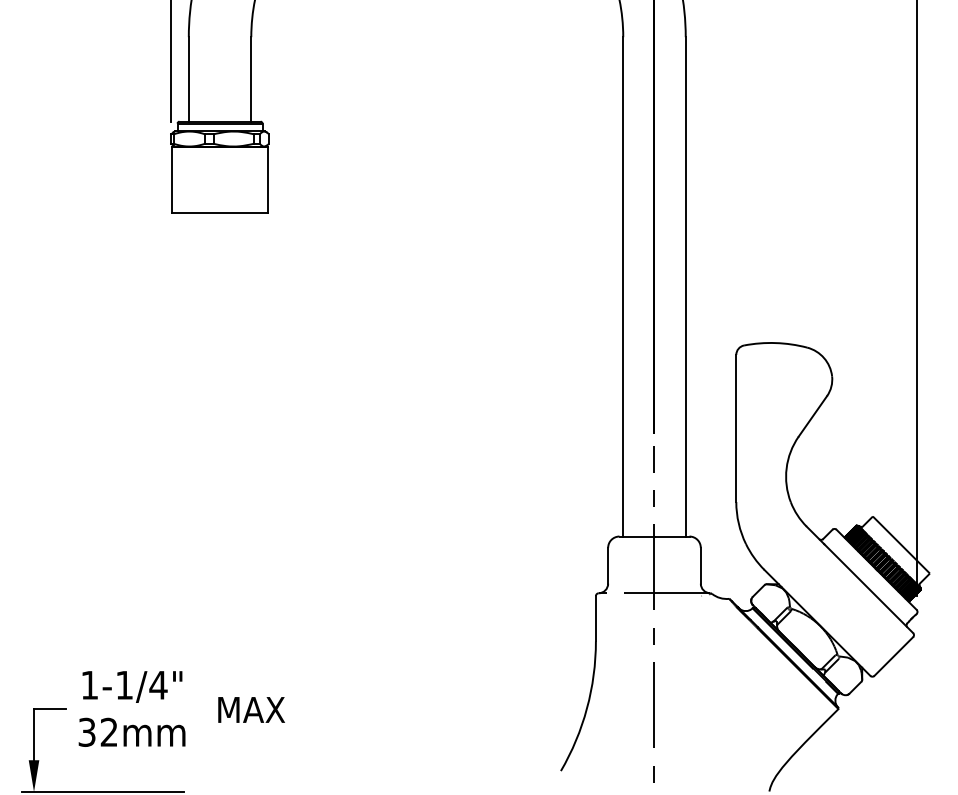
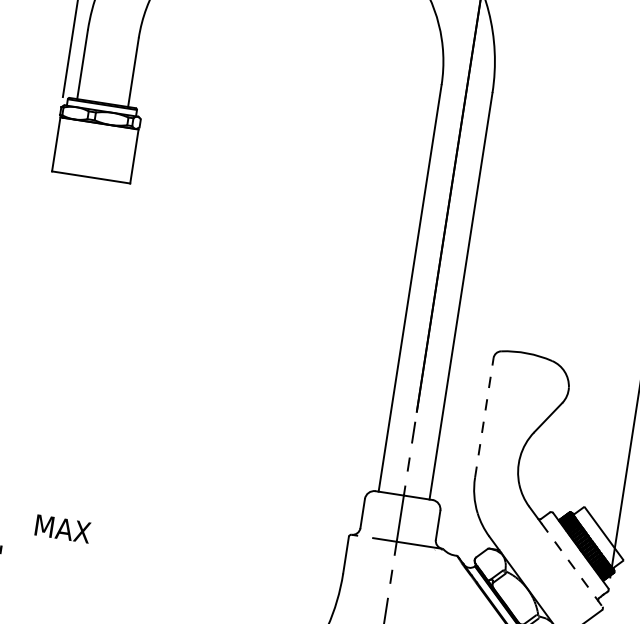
line: (736, 428) -> (484, 417), solid -> dashed
line: (868, 588) -> (571, 564), solid -> dashed
text: (251, 709) -> (63, 528), moved

